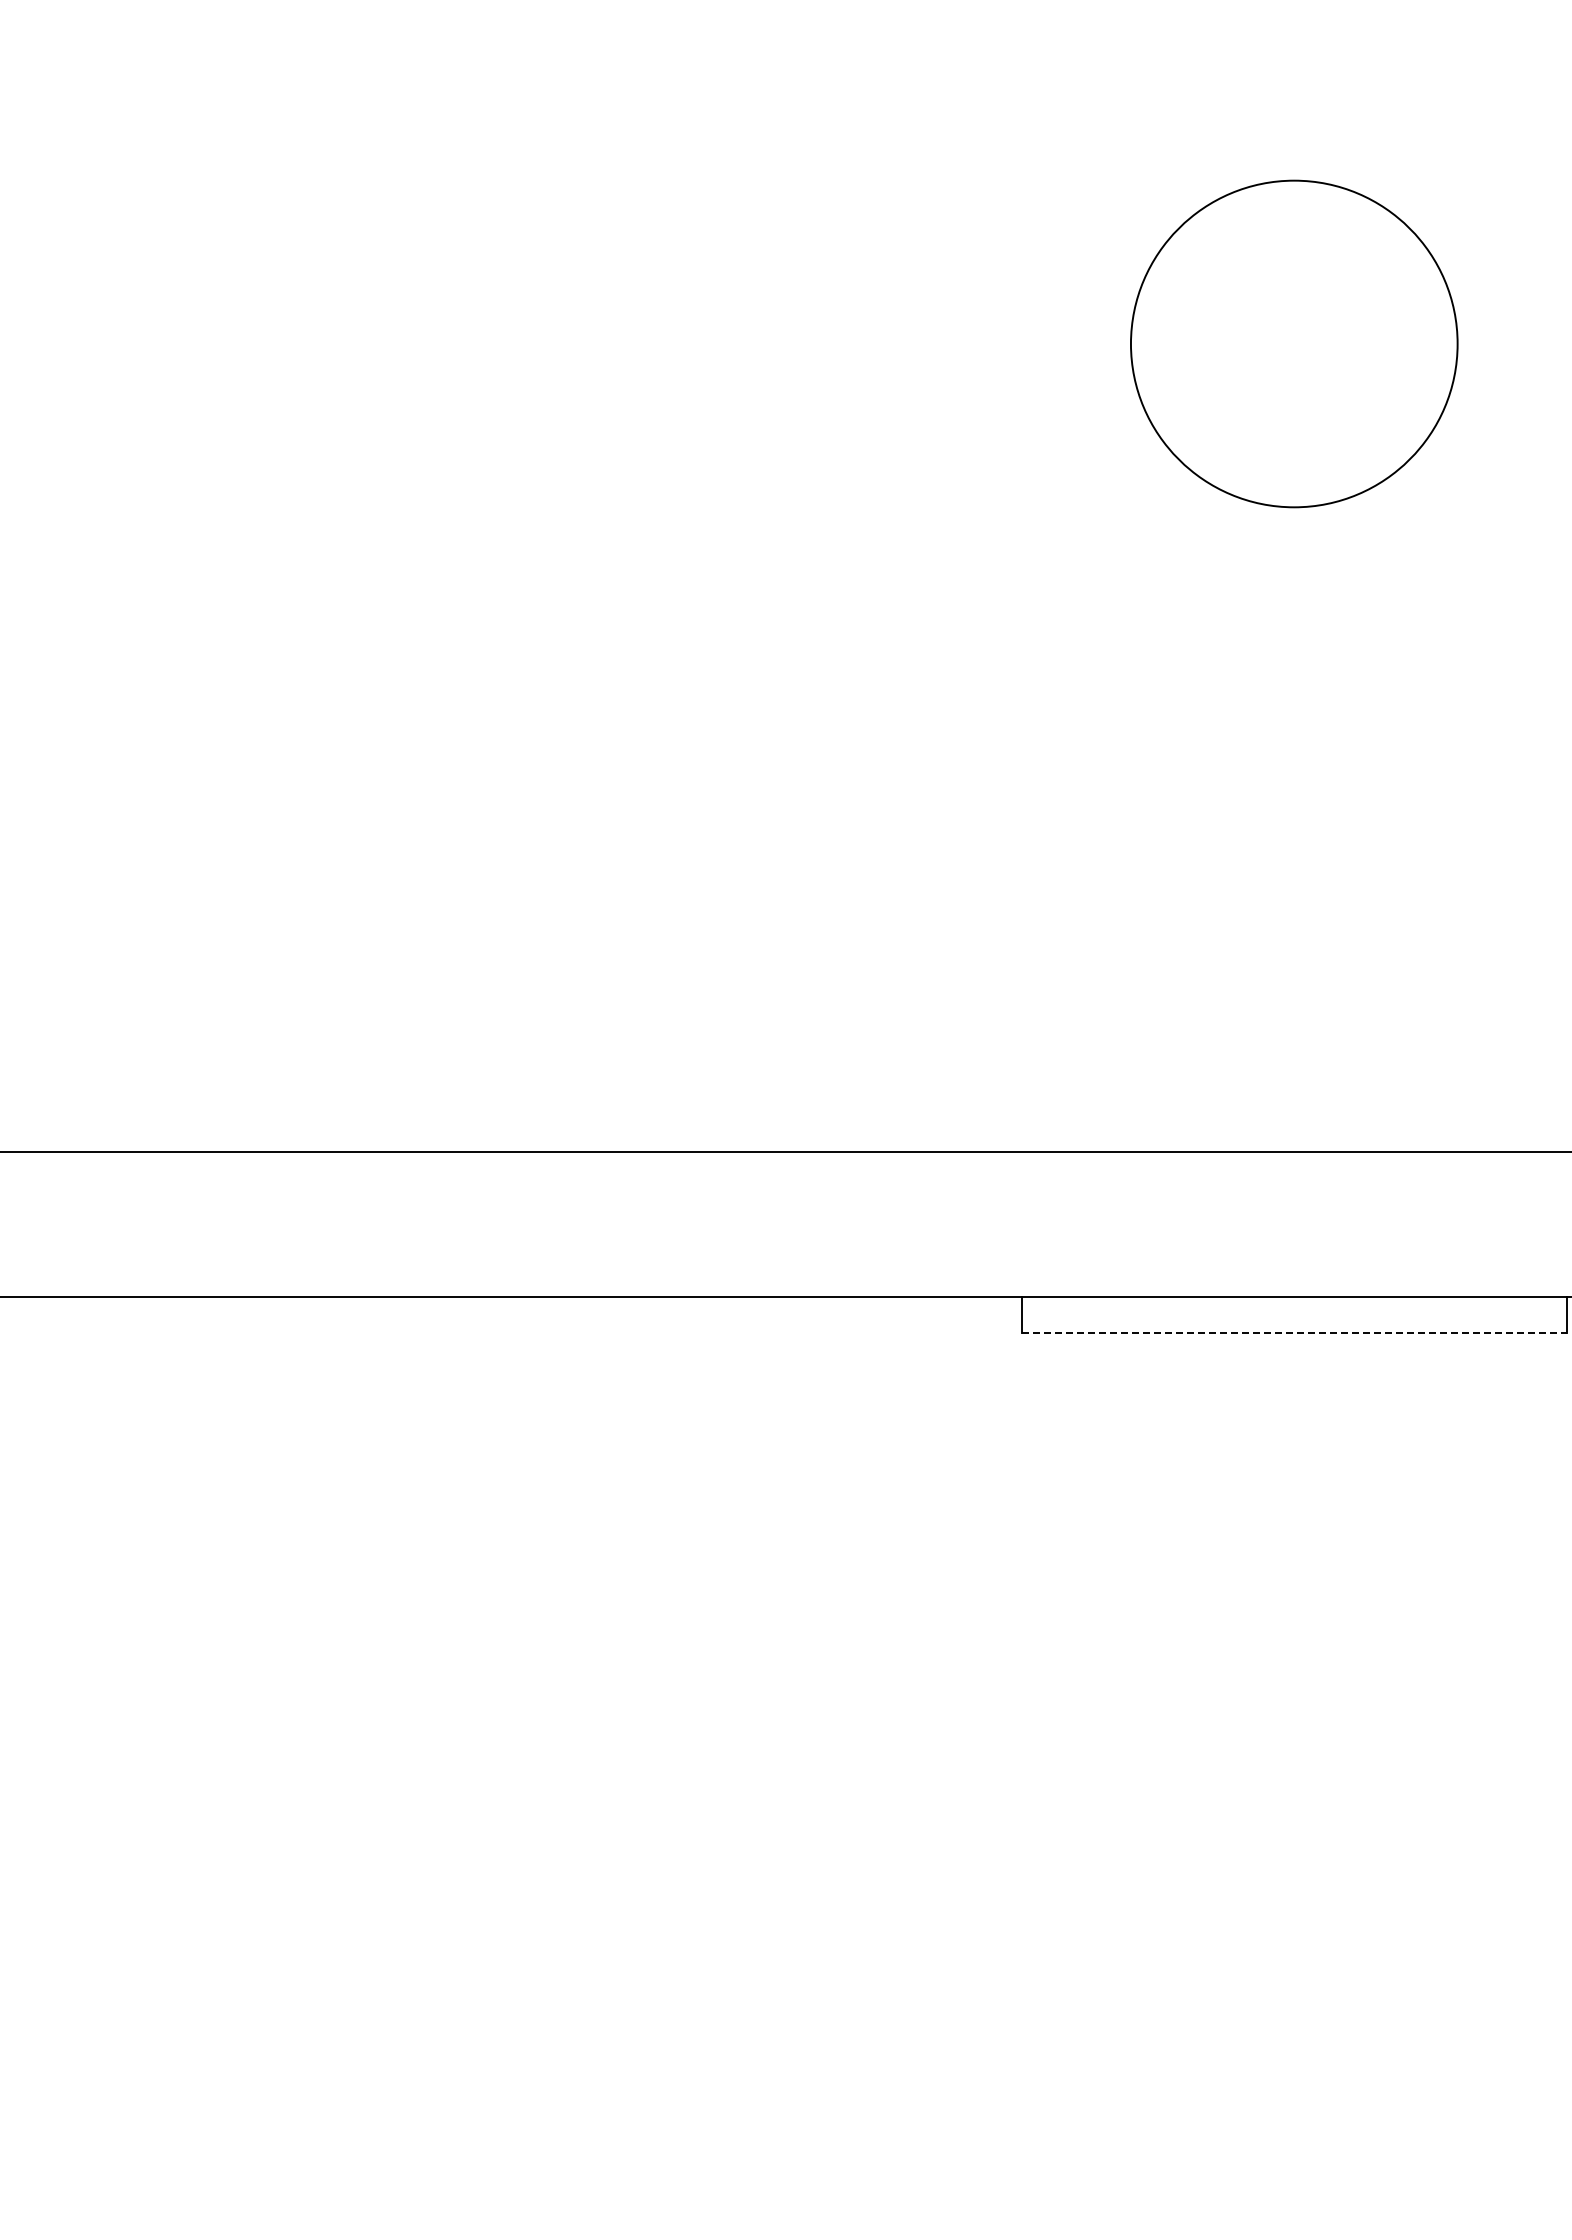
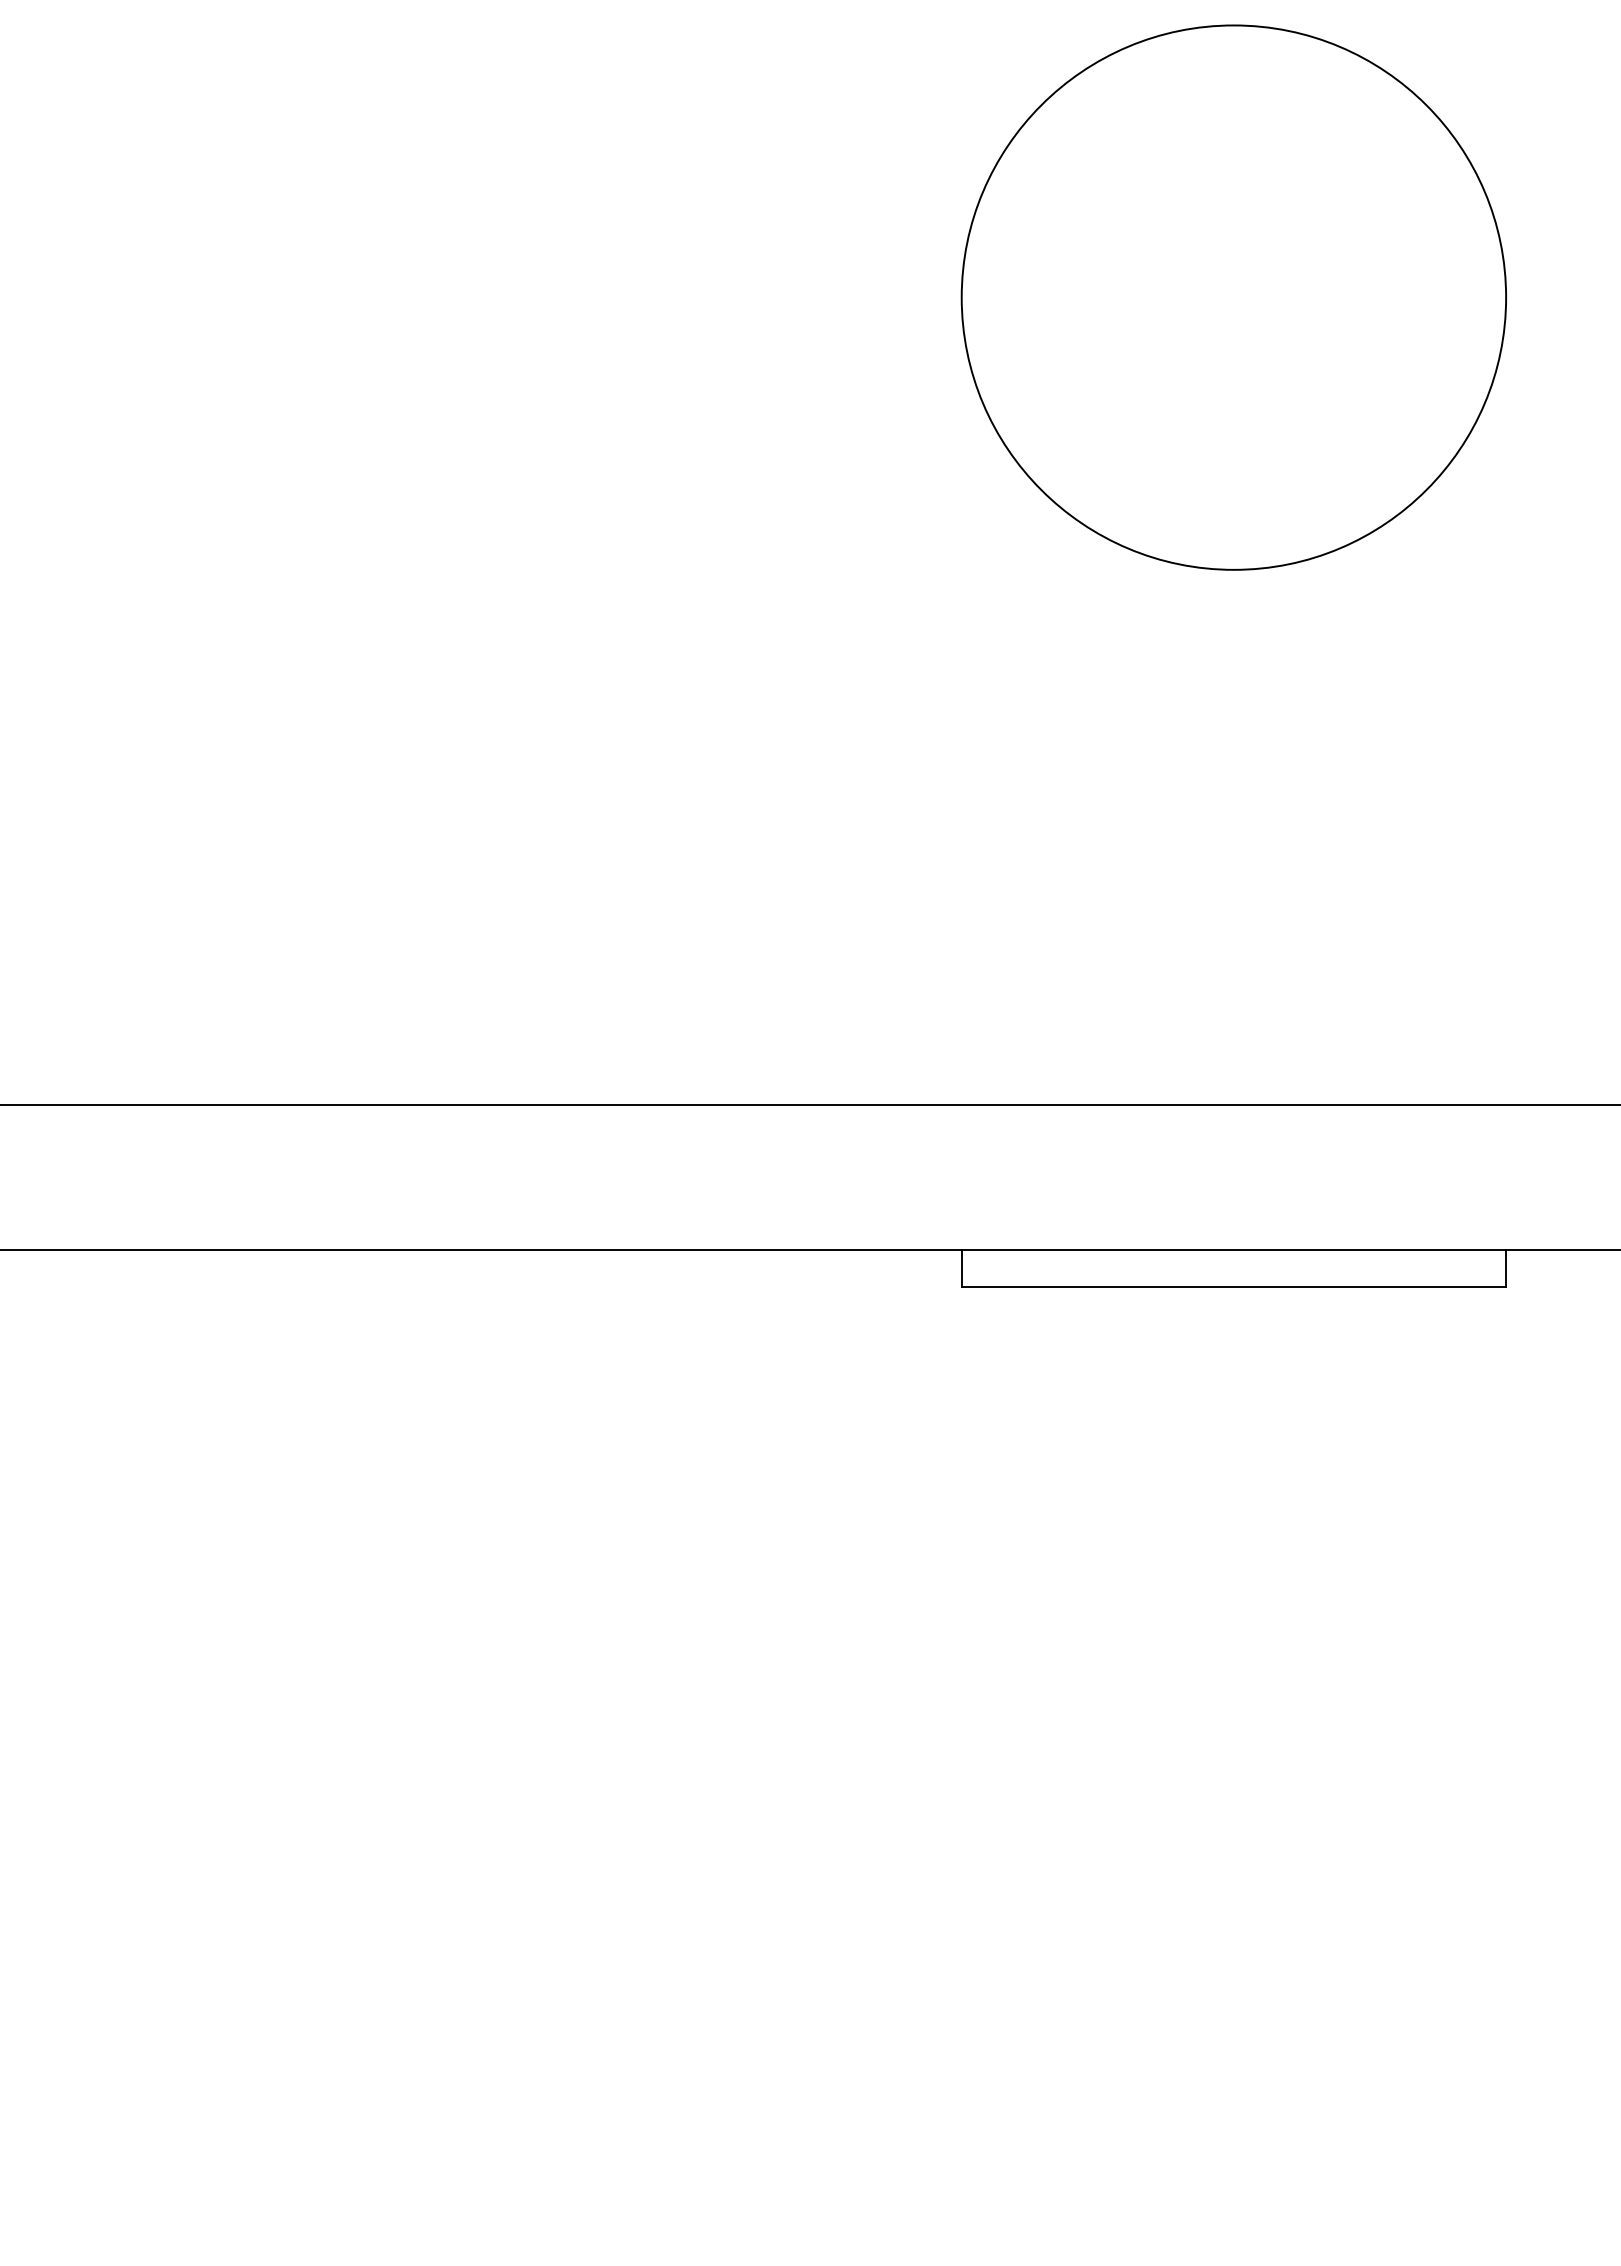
circle: (1293, 343) -> (1233, 297), size x1.67
line: (1294, 1332) -> (1234, 1286), dashed -> solid

